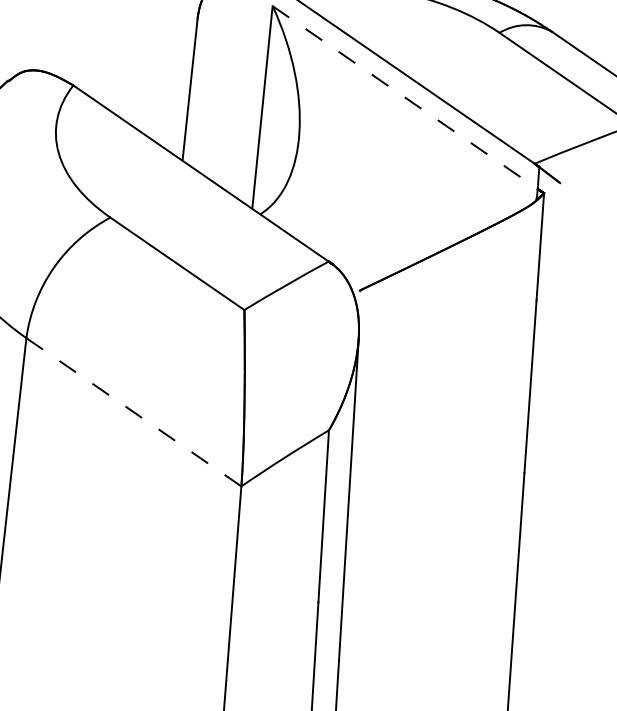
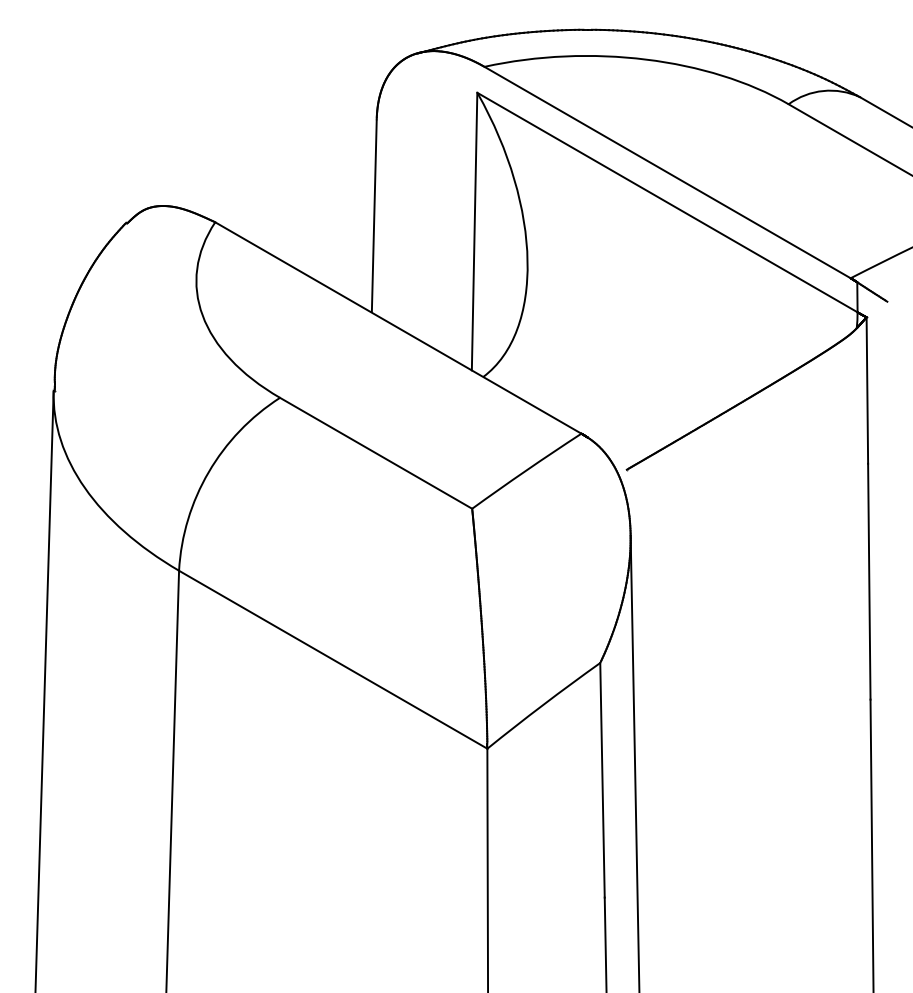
line: (405, 97) -> (667, 202), dashed -> solid
line: (134, 412) -> (333, 659), dashed -> solid

